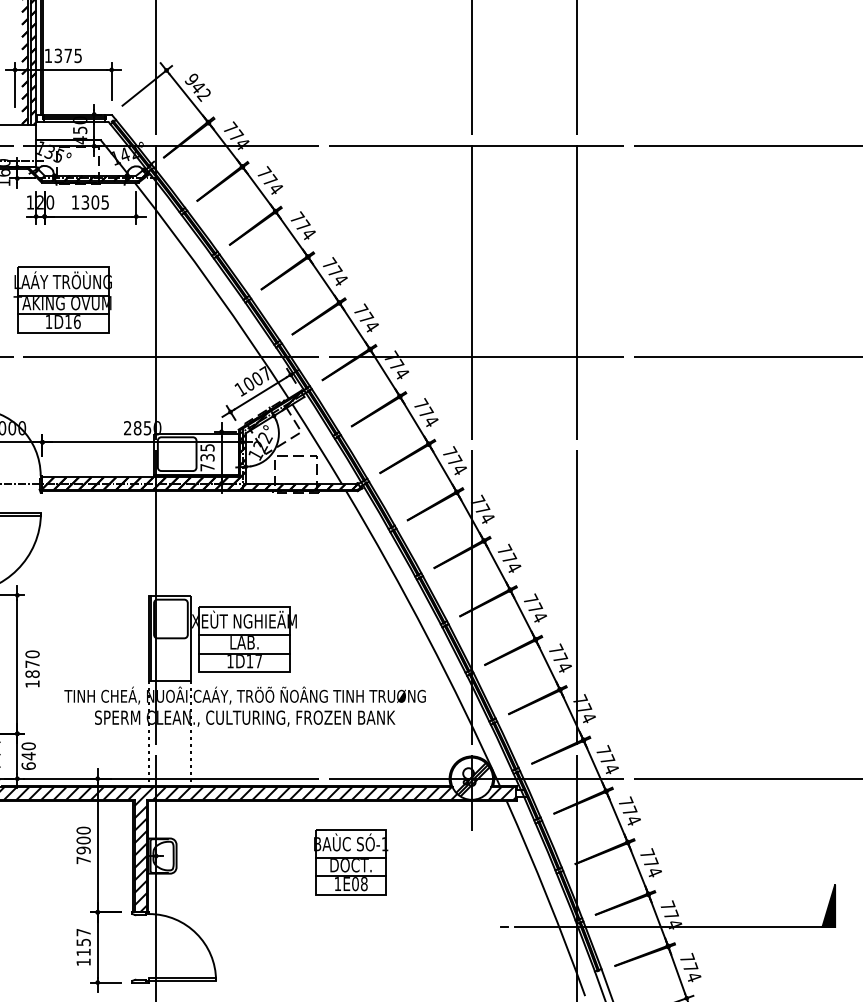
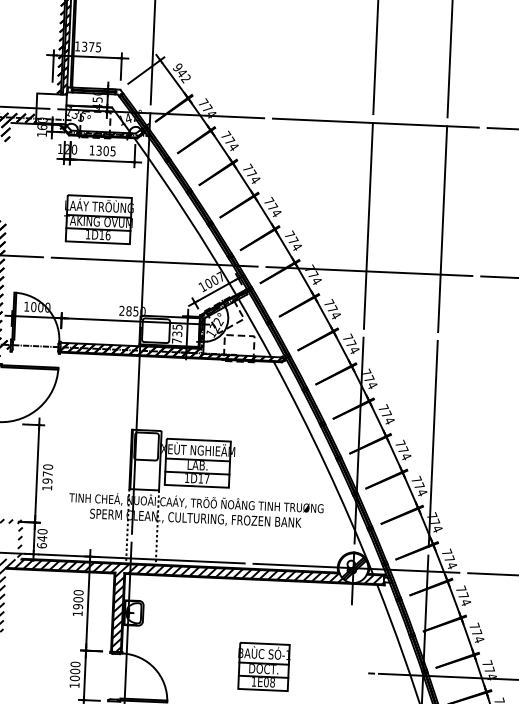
part: (62, 299) -> (98, 219), moved
text: (32, 674) -> (47, 481), 1870 -> 1970
text: (83, 860) -> (77, 613), 7900 -> 1900
part: (351, 862) -> (264, 667), moved
text: (83, 942) -> (75, 671), 1157 -> 1000

